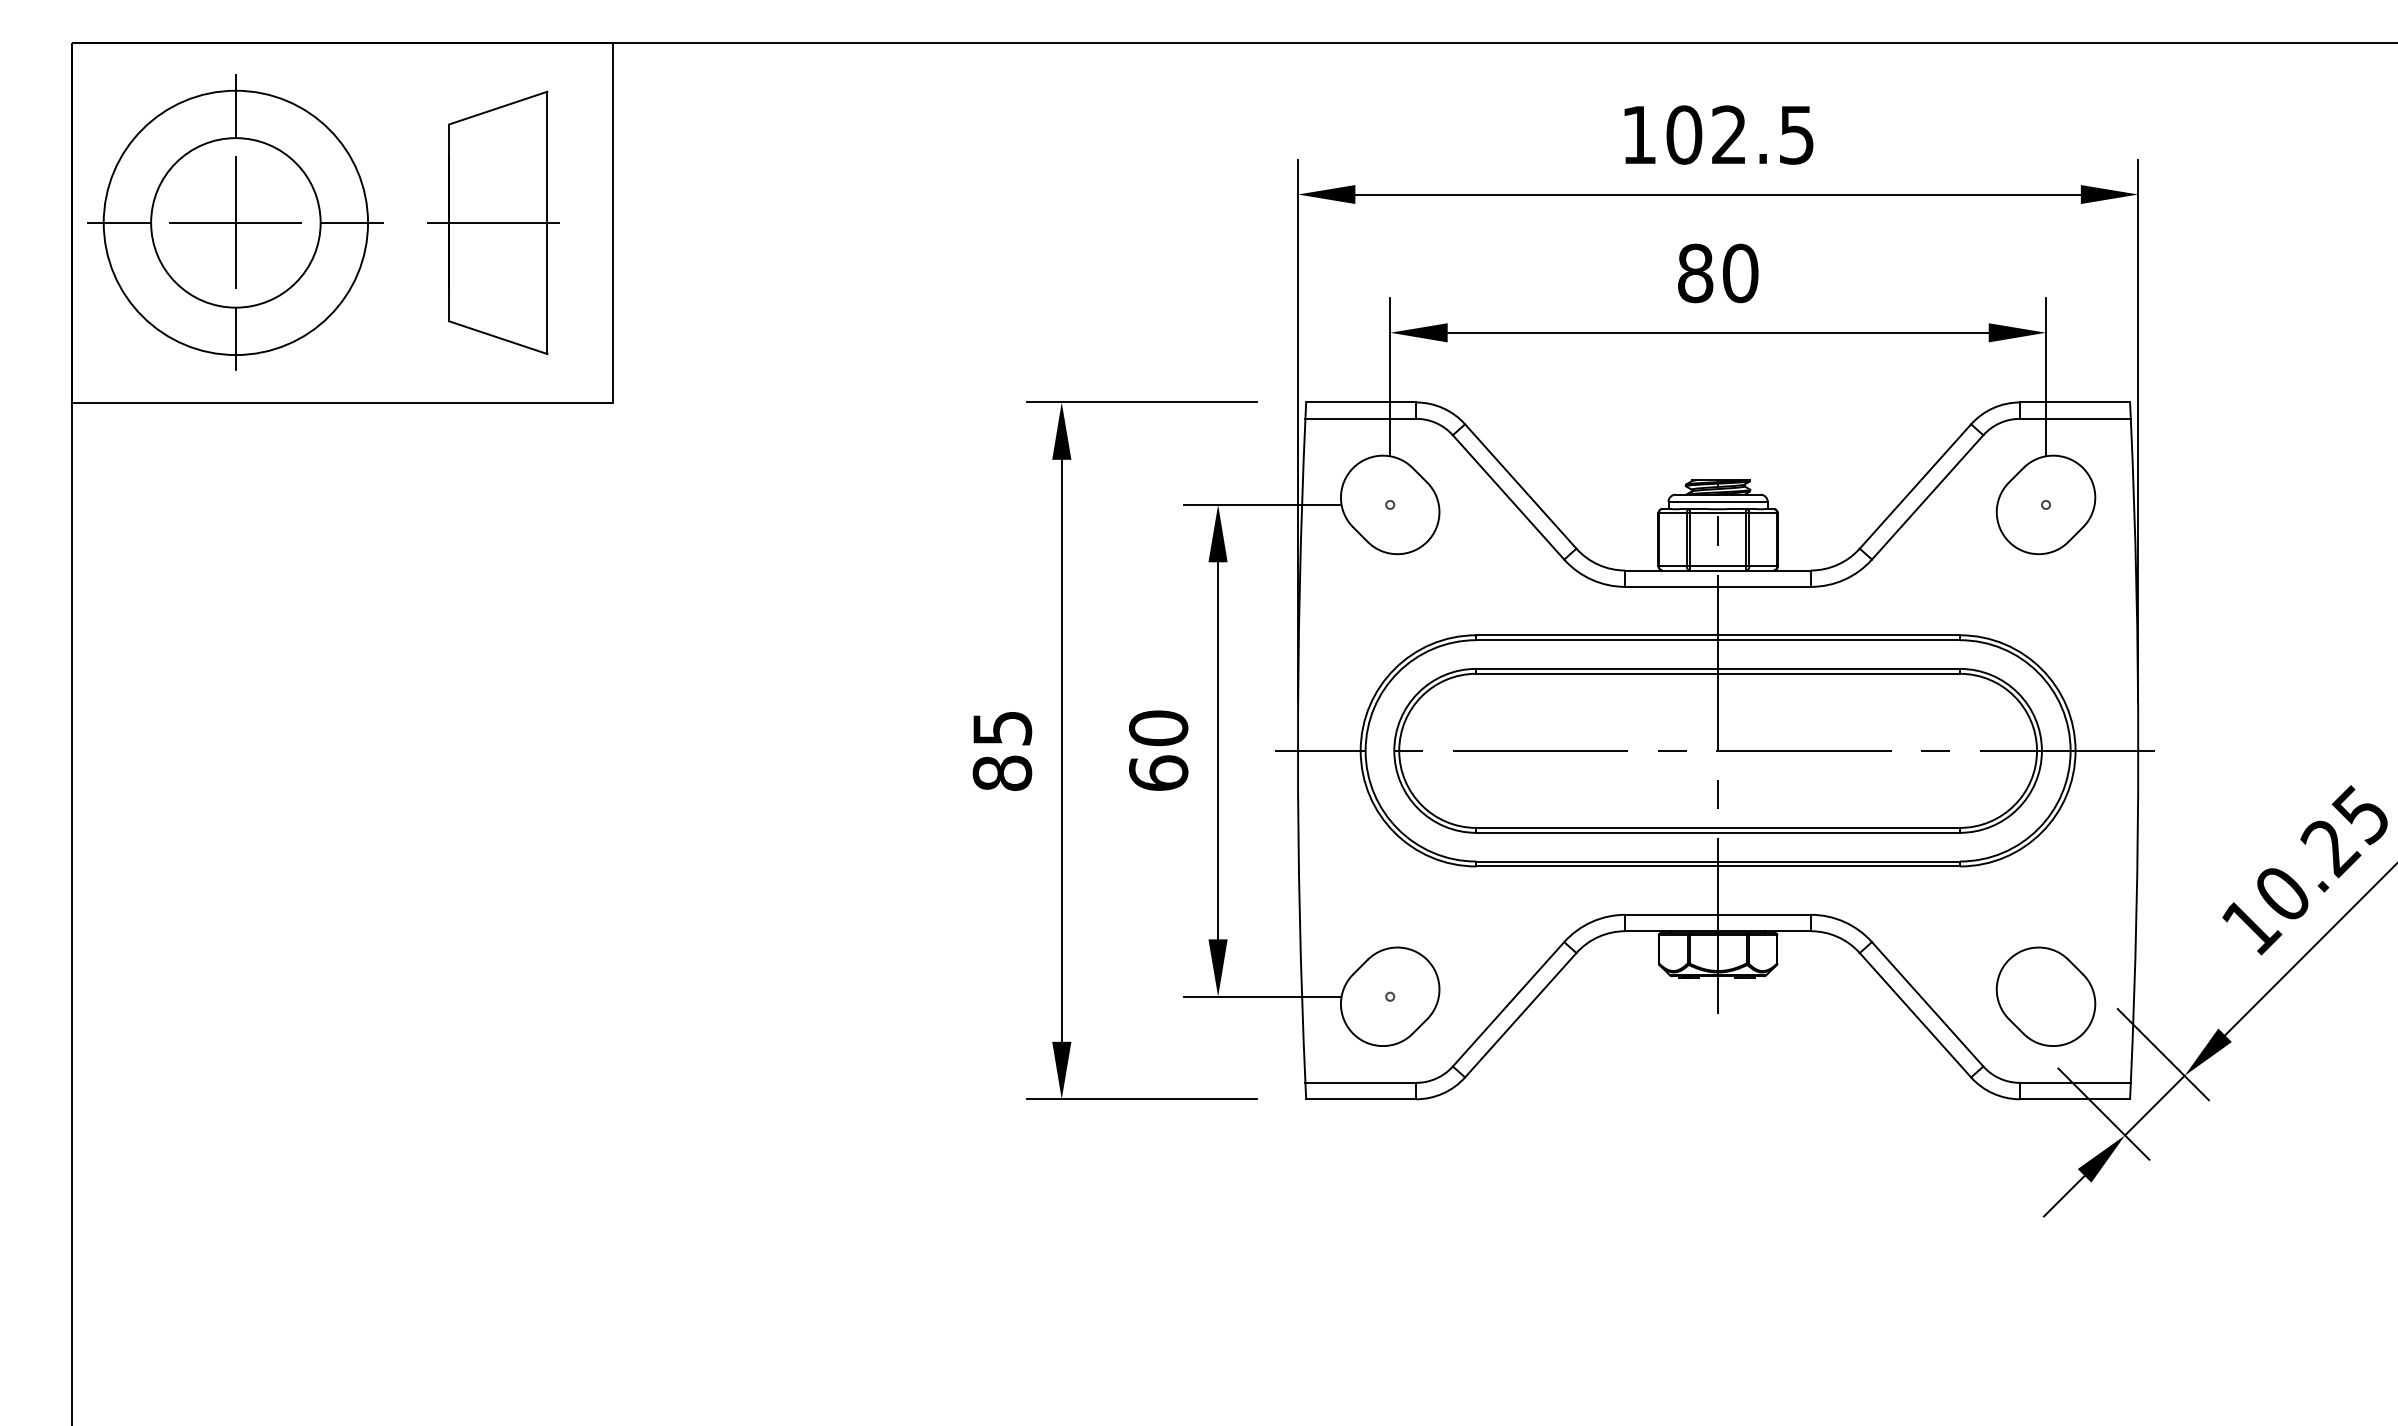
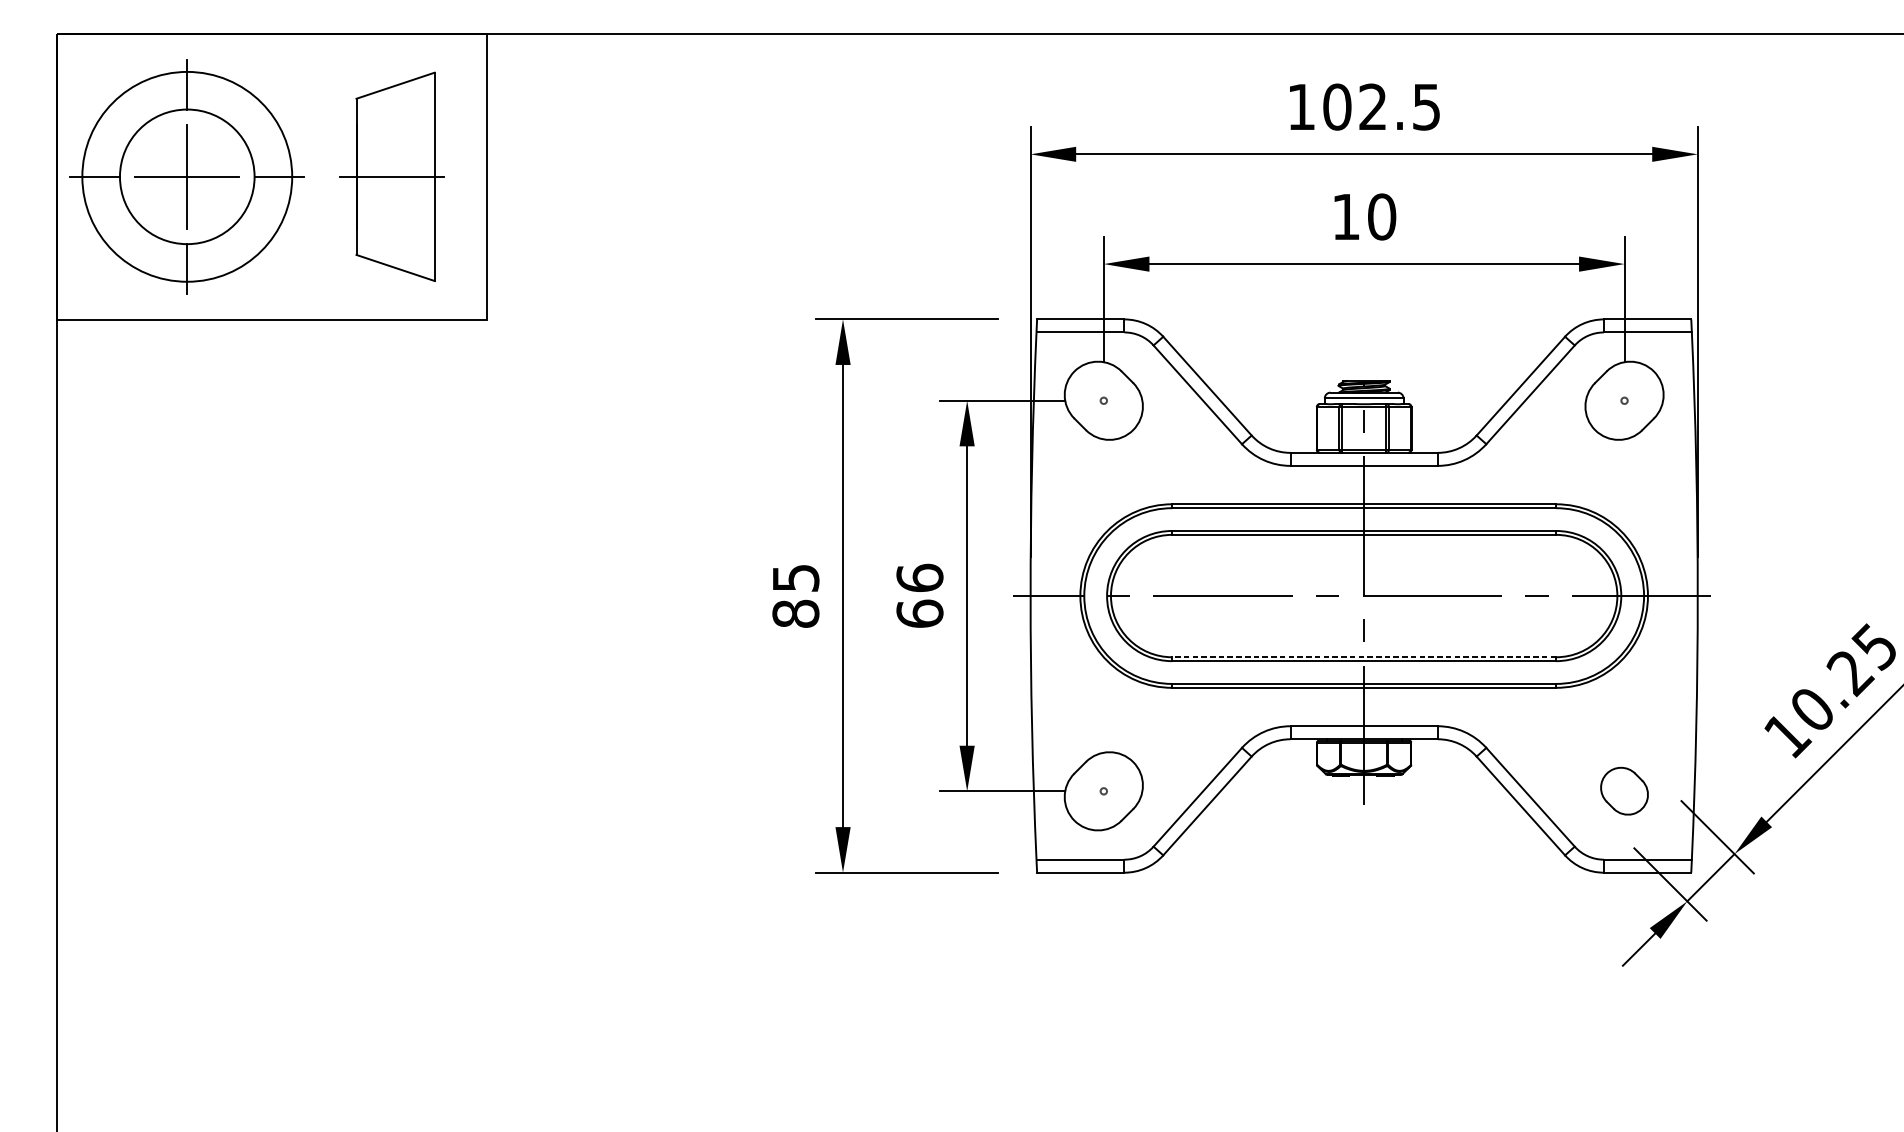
text: (1695, 273) -> (1346, 217), 80 -> 10
text: (1158, 728) -> (919, 578), 60 -> 66
line: (1718, 827) -> (1364, 656), solid -> dashed
part: (2045, 996) -> (1624, 791), size x0.6

